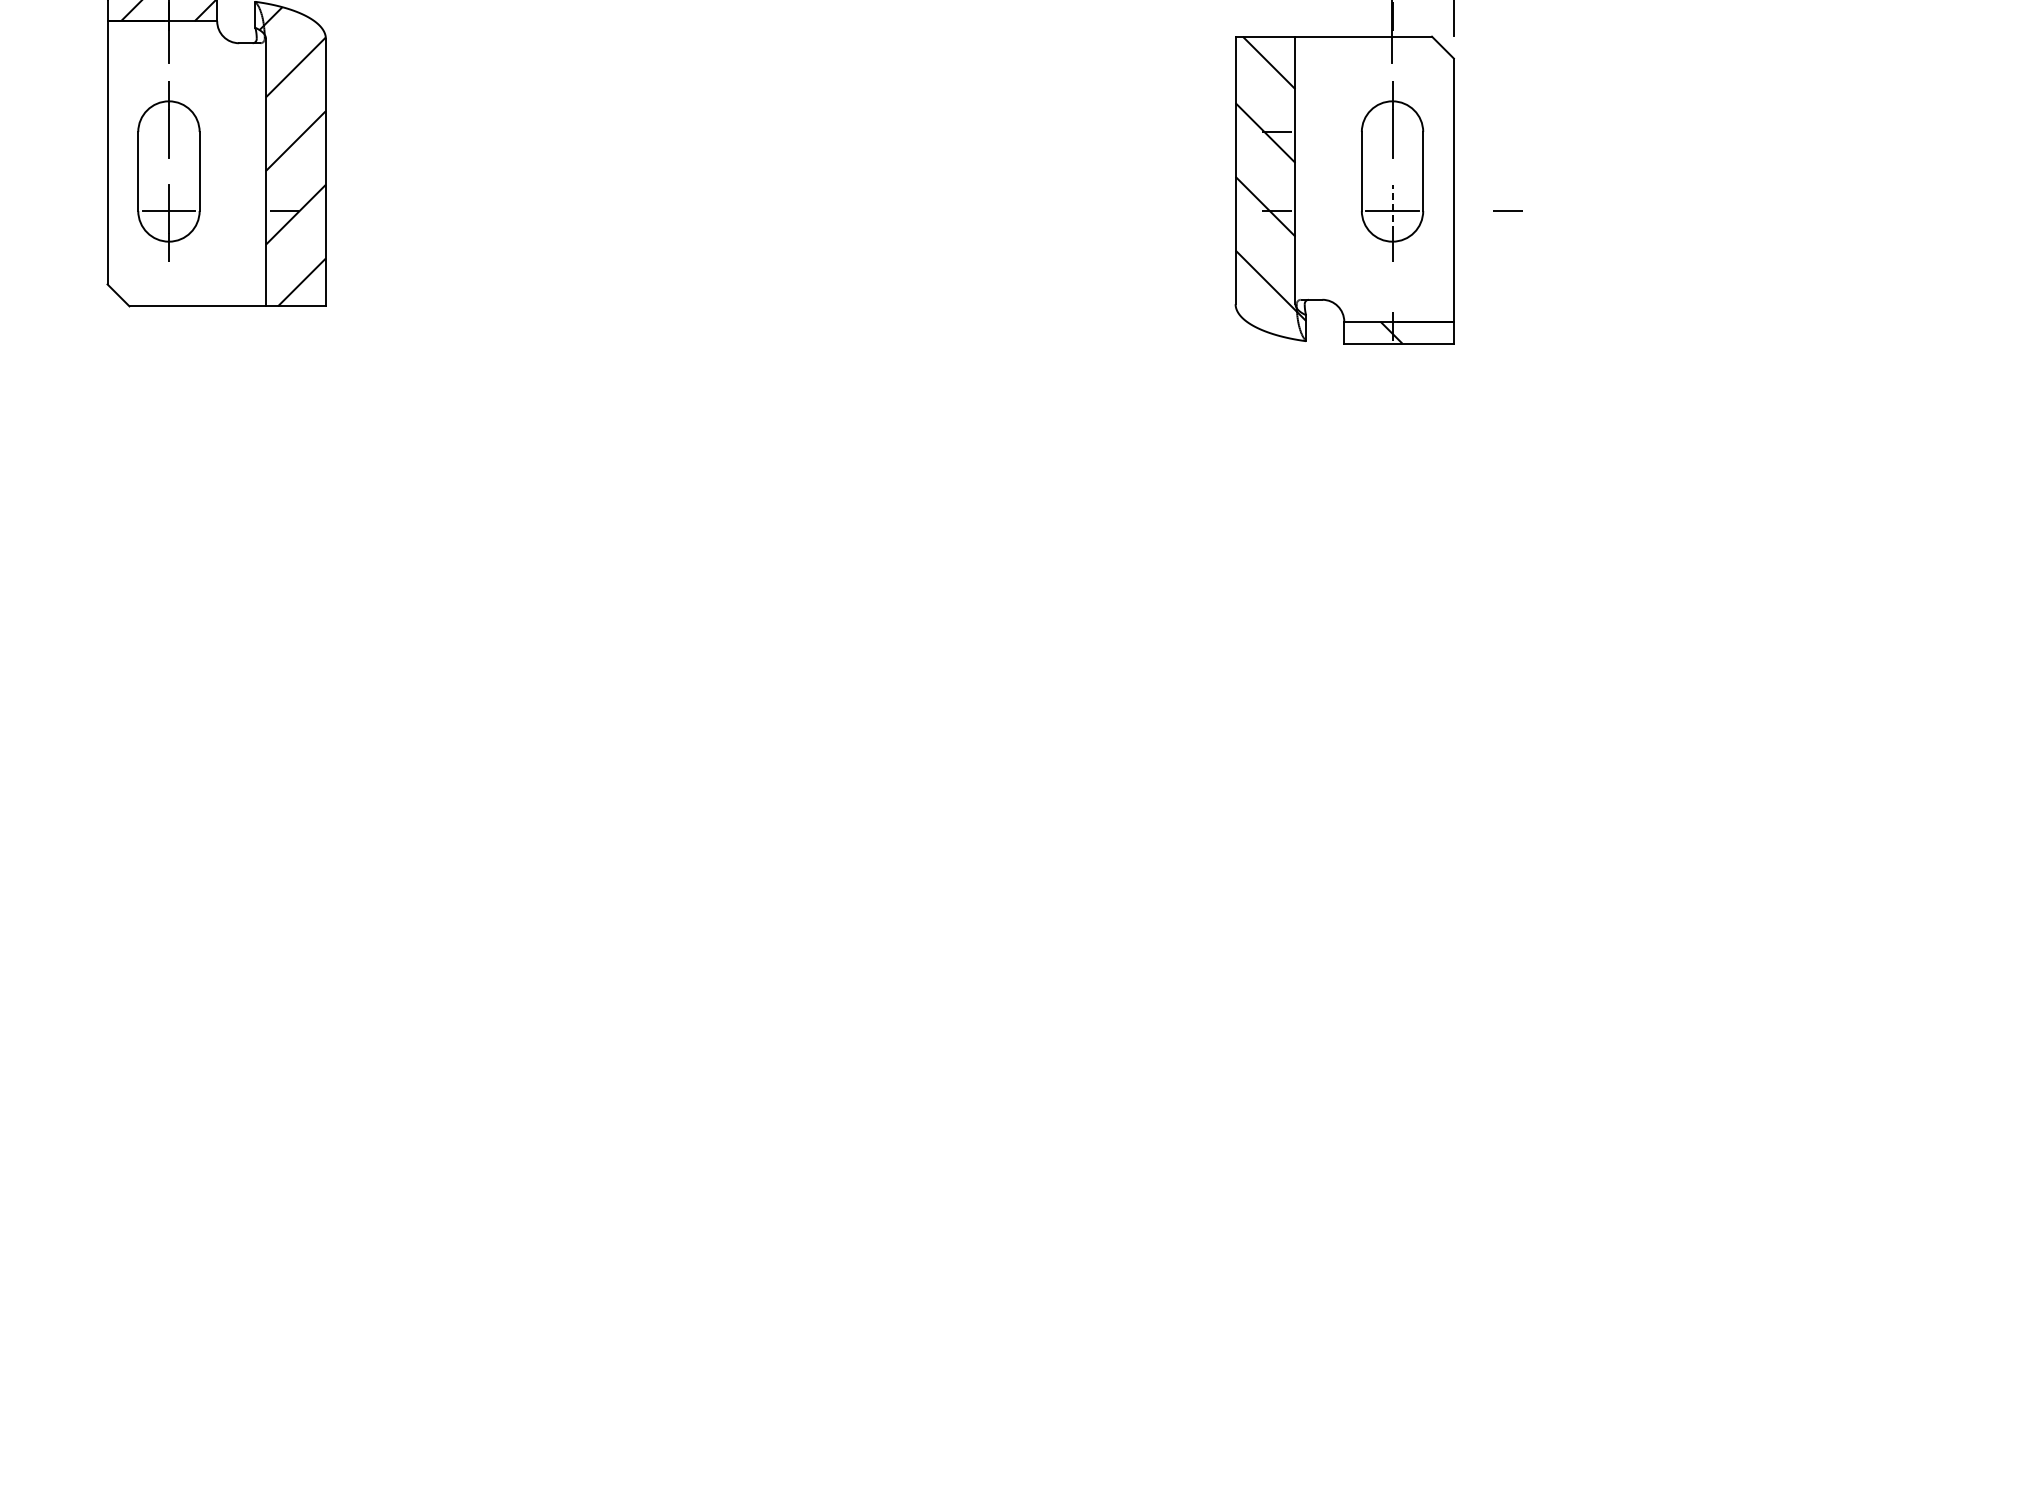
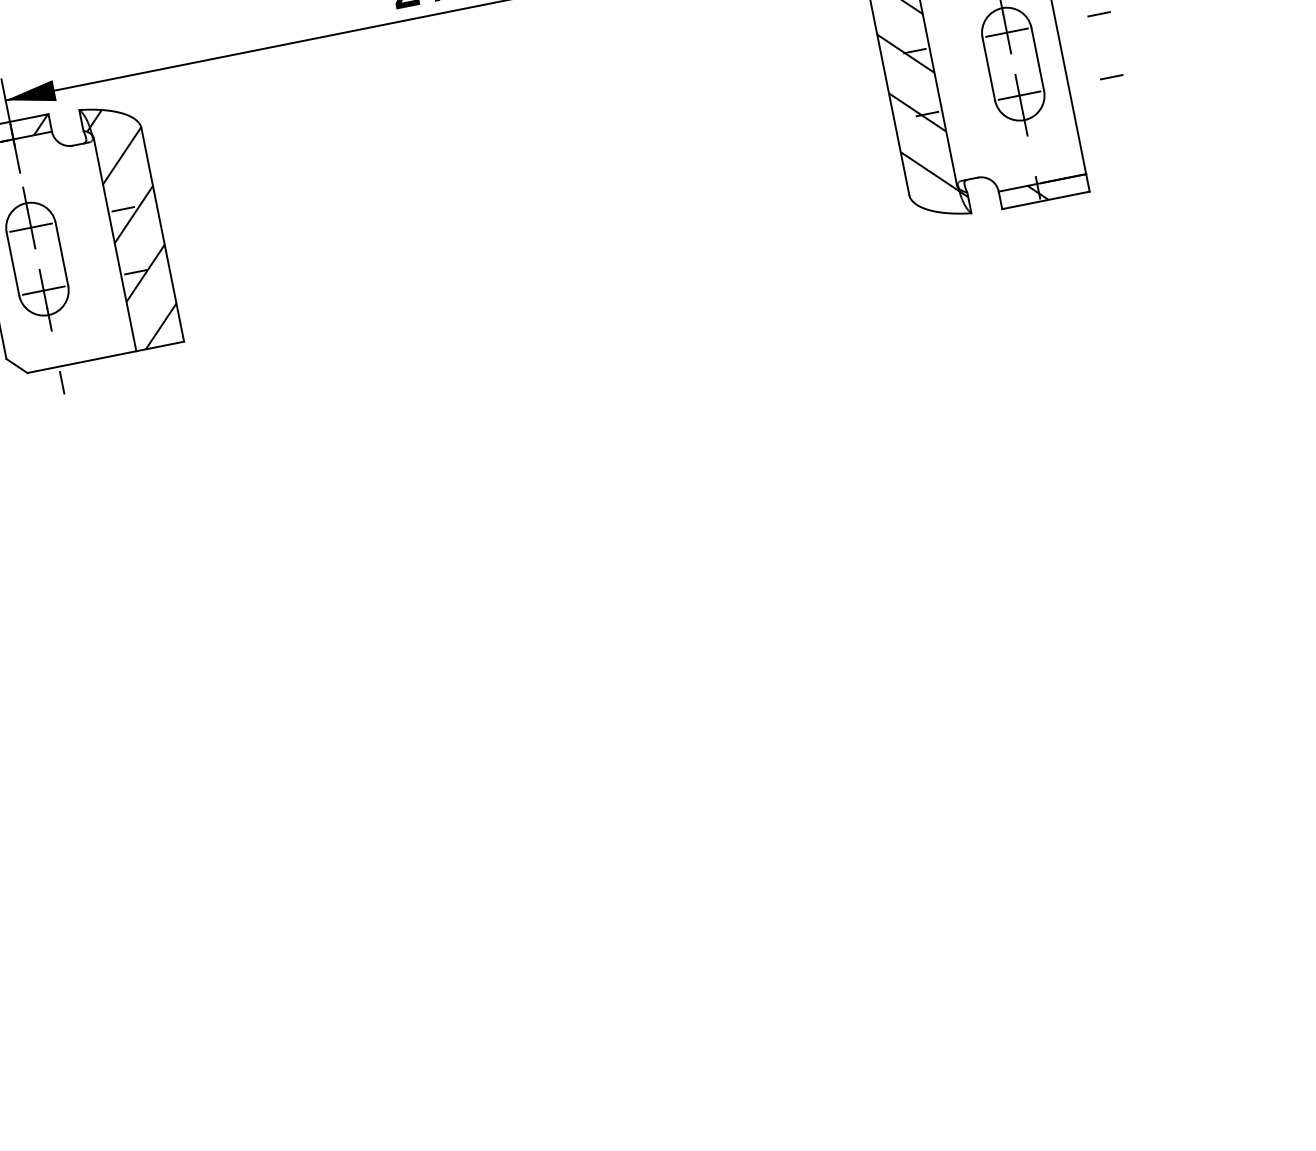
line: (168, 132) -> (30, 228), added
line: (284, 132) -> (123, 209), added
line: (1392, 132) -> (1007, 33), added
line: (1507, 132) -> (1098, 14), added
line: (1392, 208) -> (1019, 93), dashed -> solid
line: (168, 326) -> (61, 382), added

